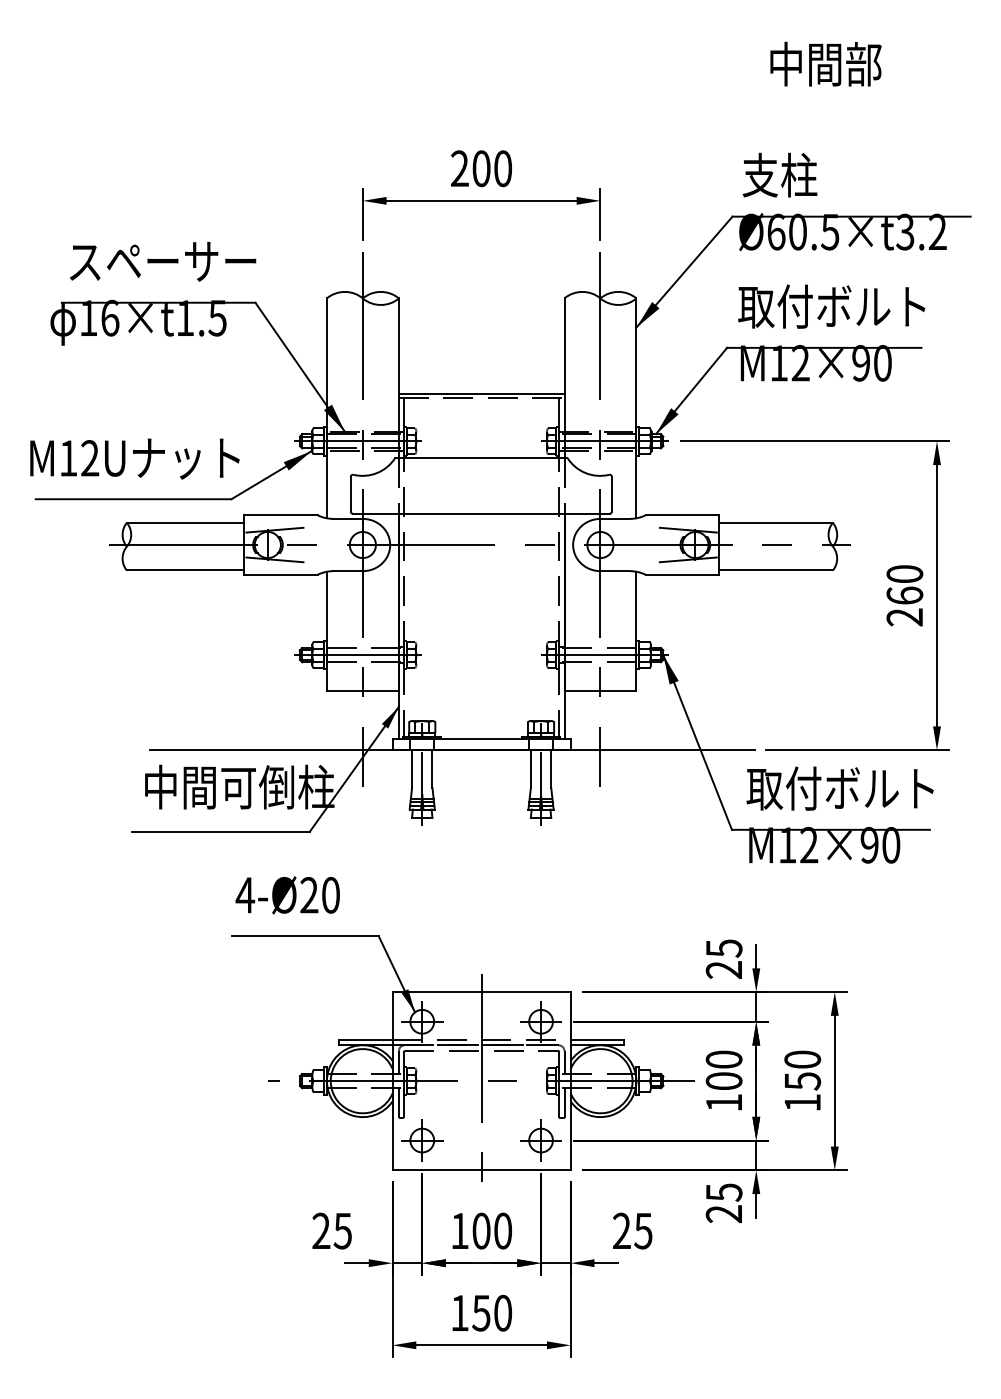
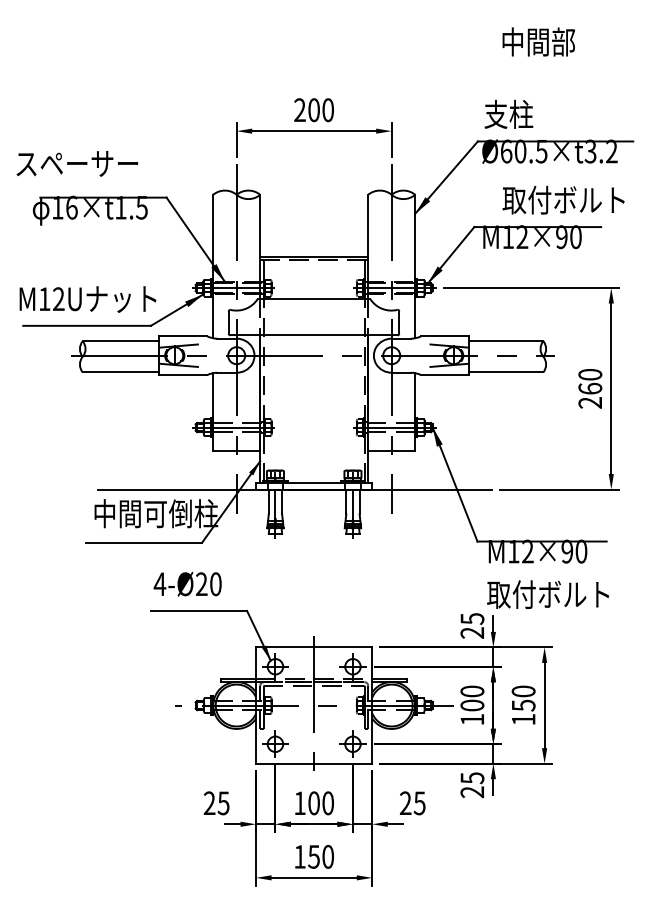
text: (161, 261) -> (76, 163), moved
text: (831, 305) -> (563, 199), moved
text: (839, 788) -> (547, 594), moved

